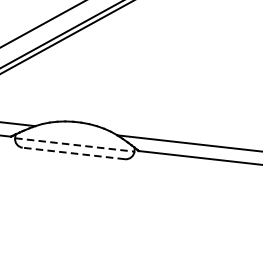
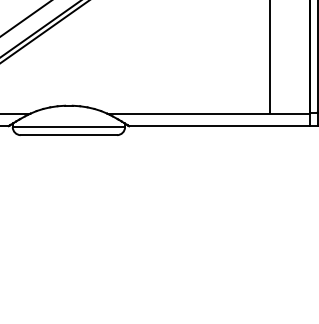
line: (75, 145) -> (69, 127), dashed -> solid
line: (73, 153) -> (68, 135), dashed -> solid

